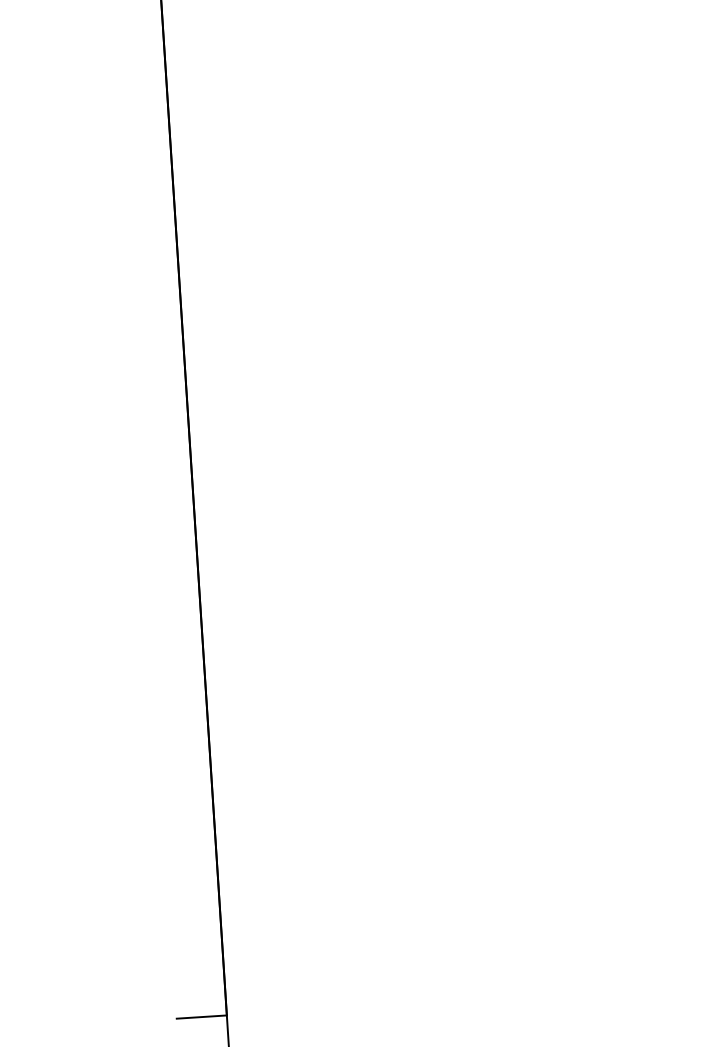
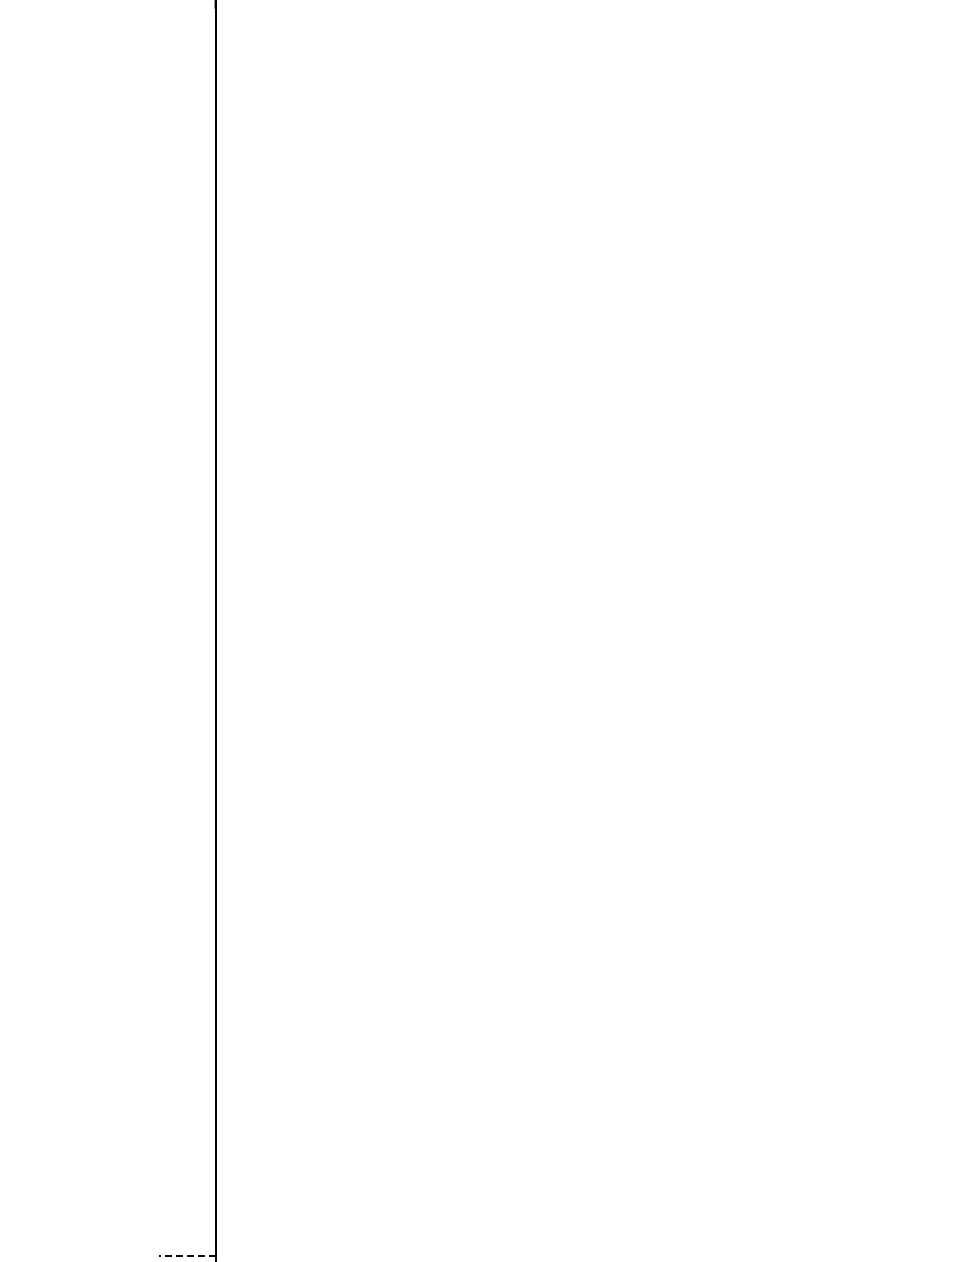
line: (201, 1016) -> (186, 1255), solid -> dashed

